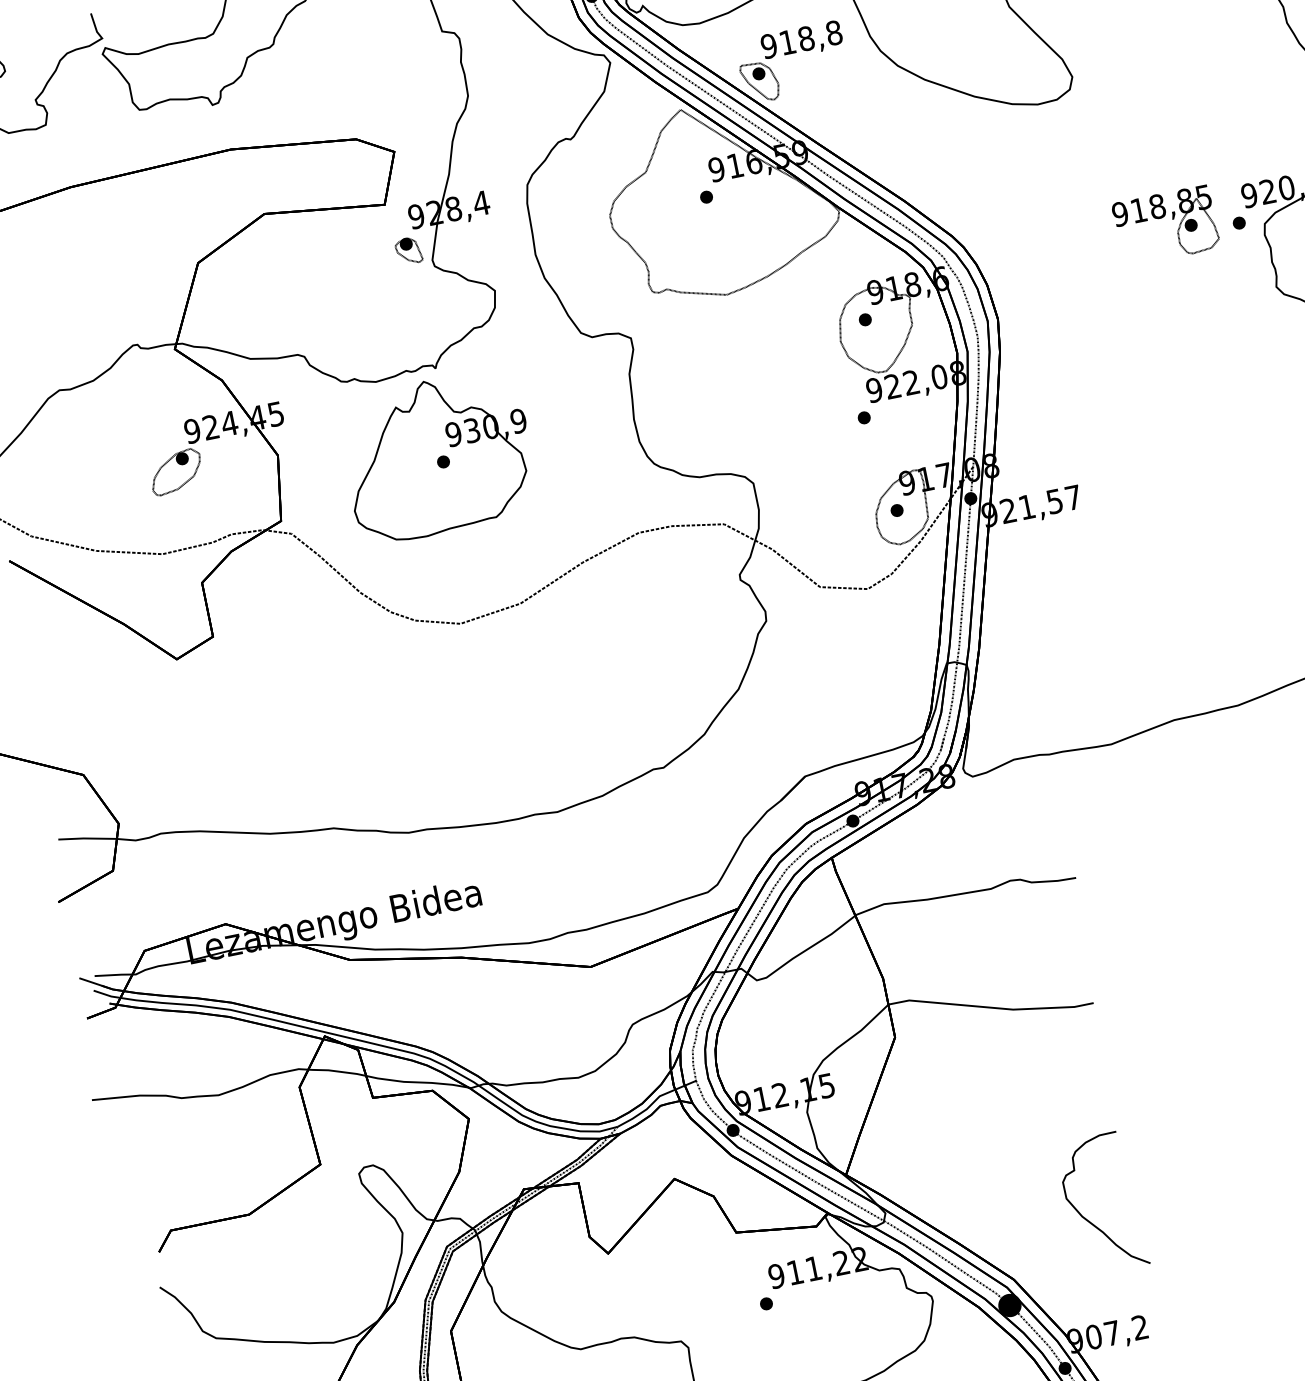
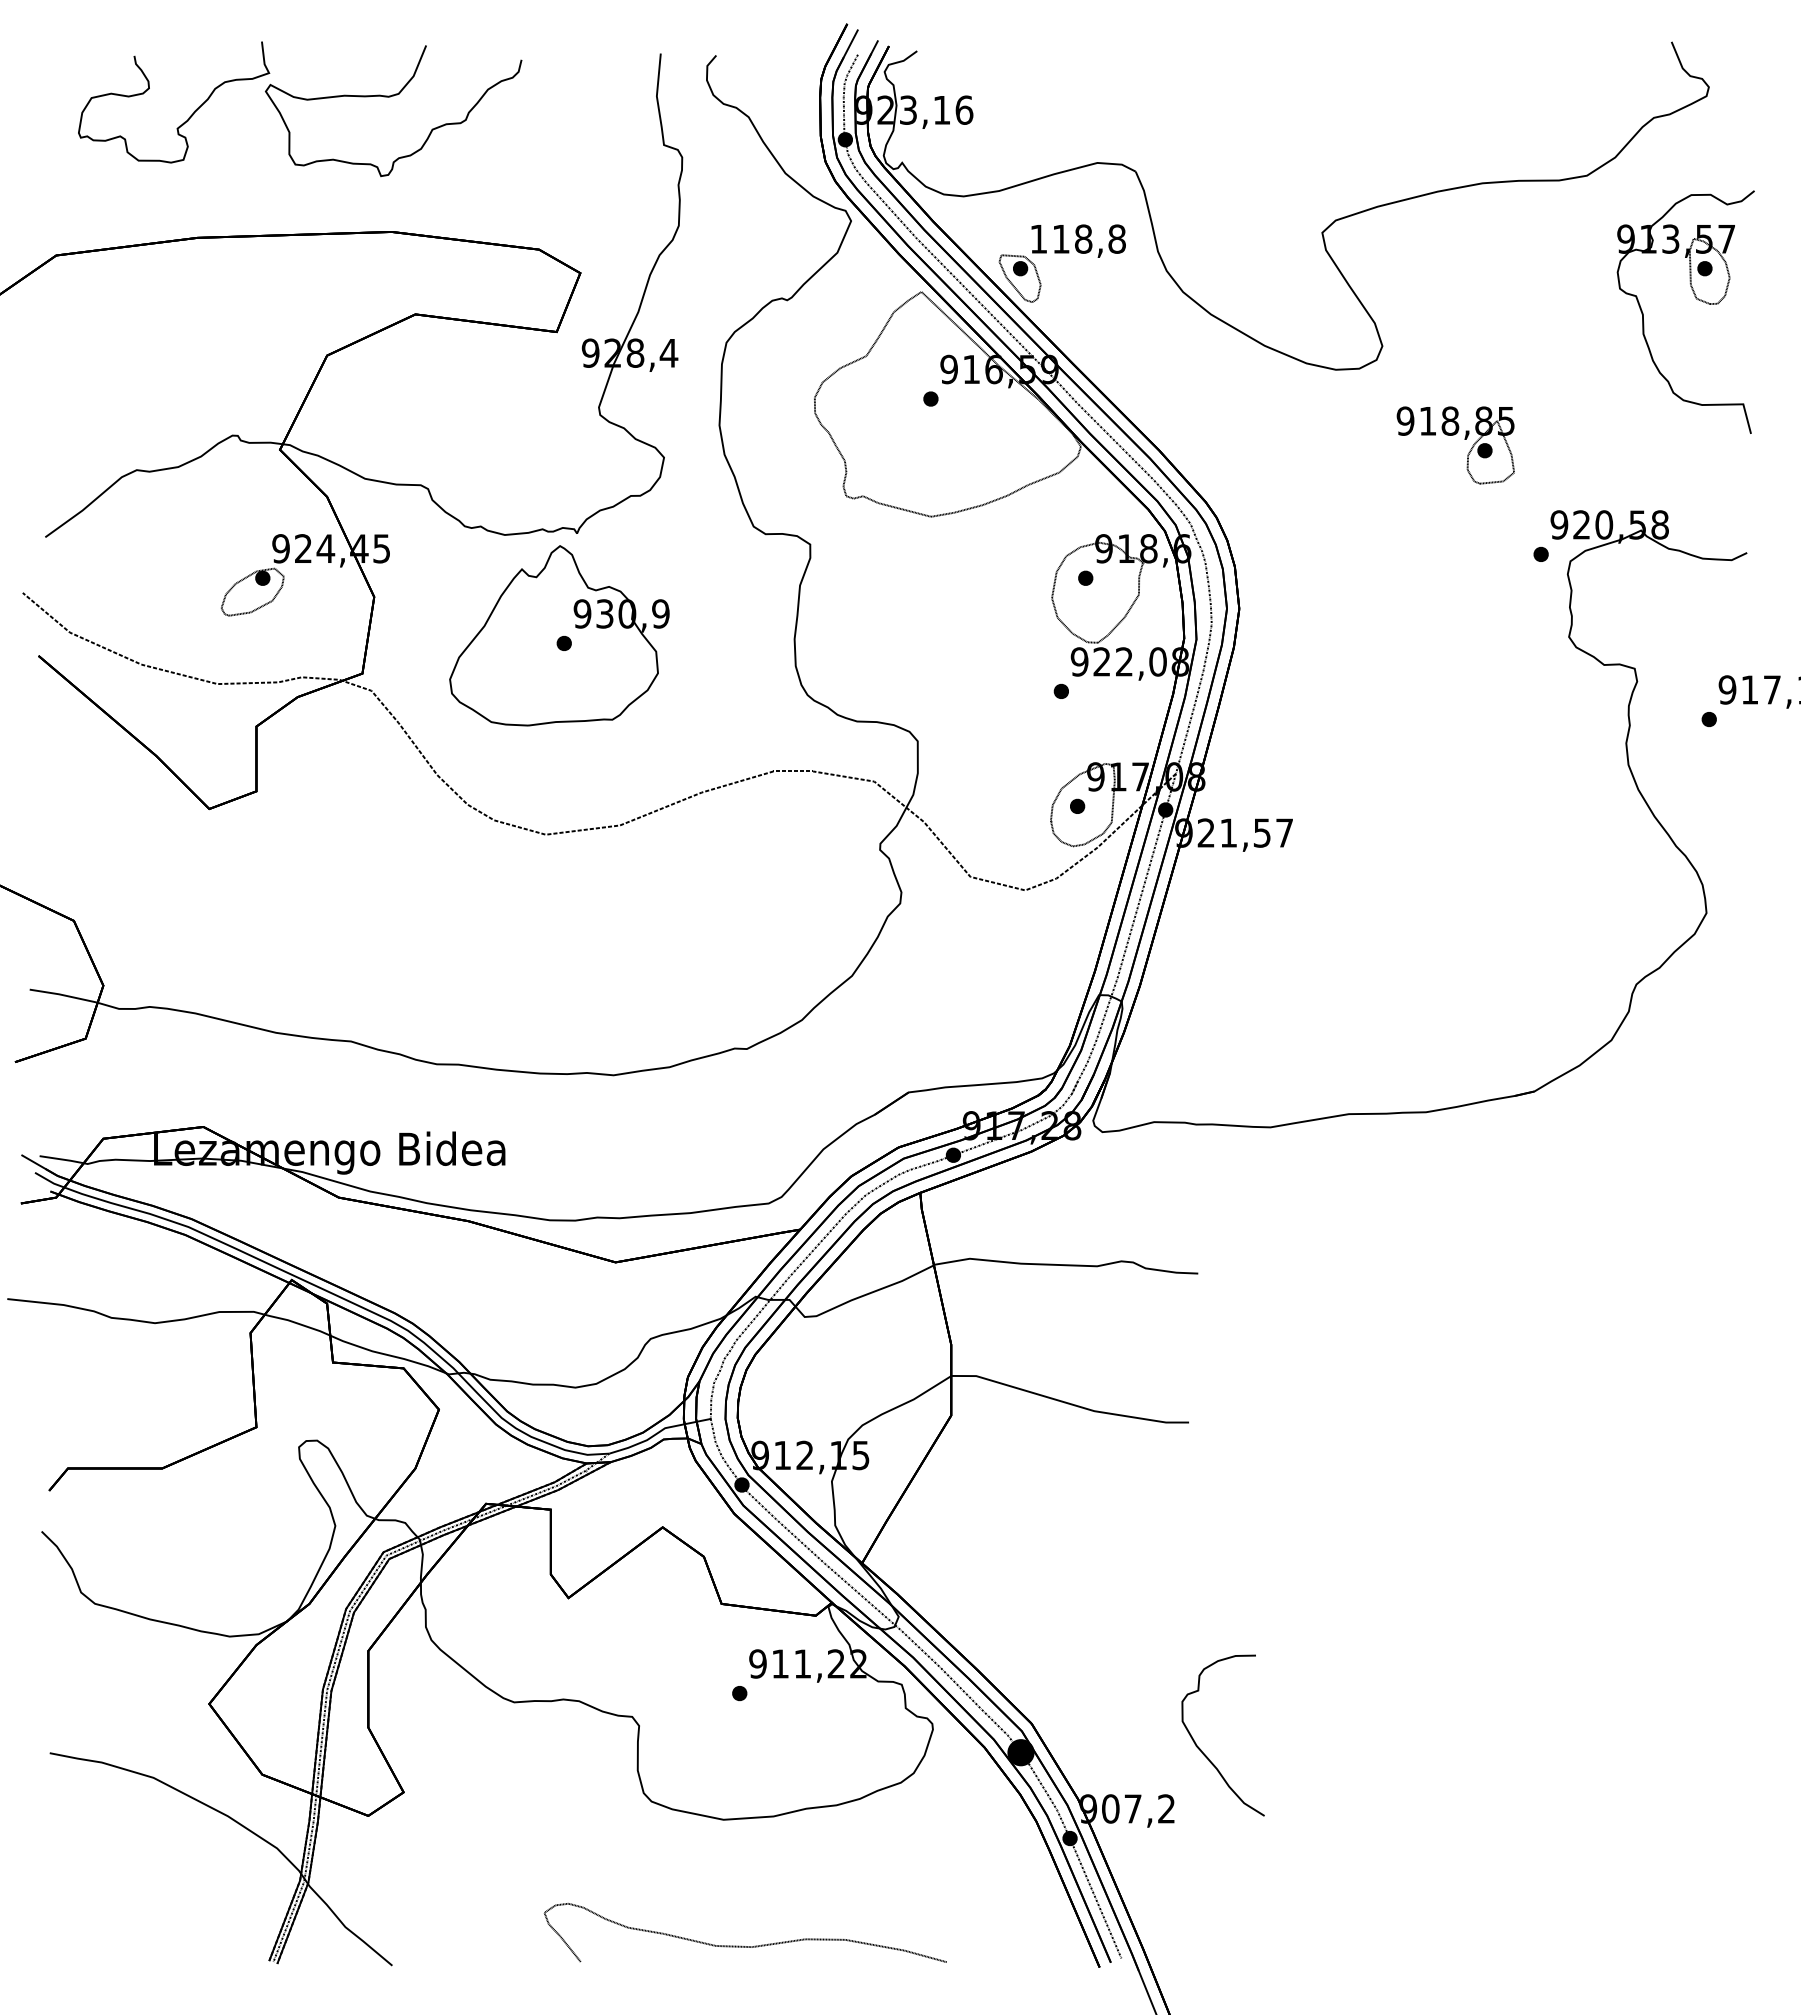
text: (768, 45) -> (1038, 238), 918,8 -> 118,8
part: (1163, 217) -> (1454, 435), moved
part: (408, 251) -> (573, 391), removed
part: (1086, 1218) -> (1201, 1749), moved

